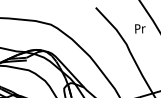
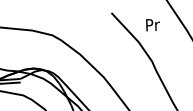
text: (140, 28) -> (153, 24), moved

